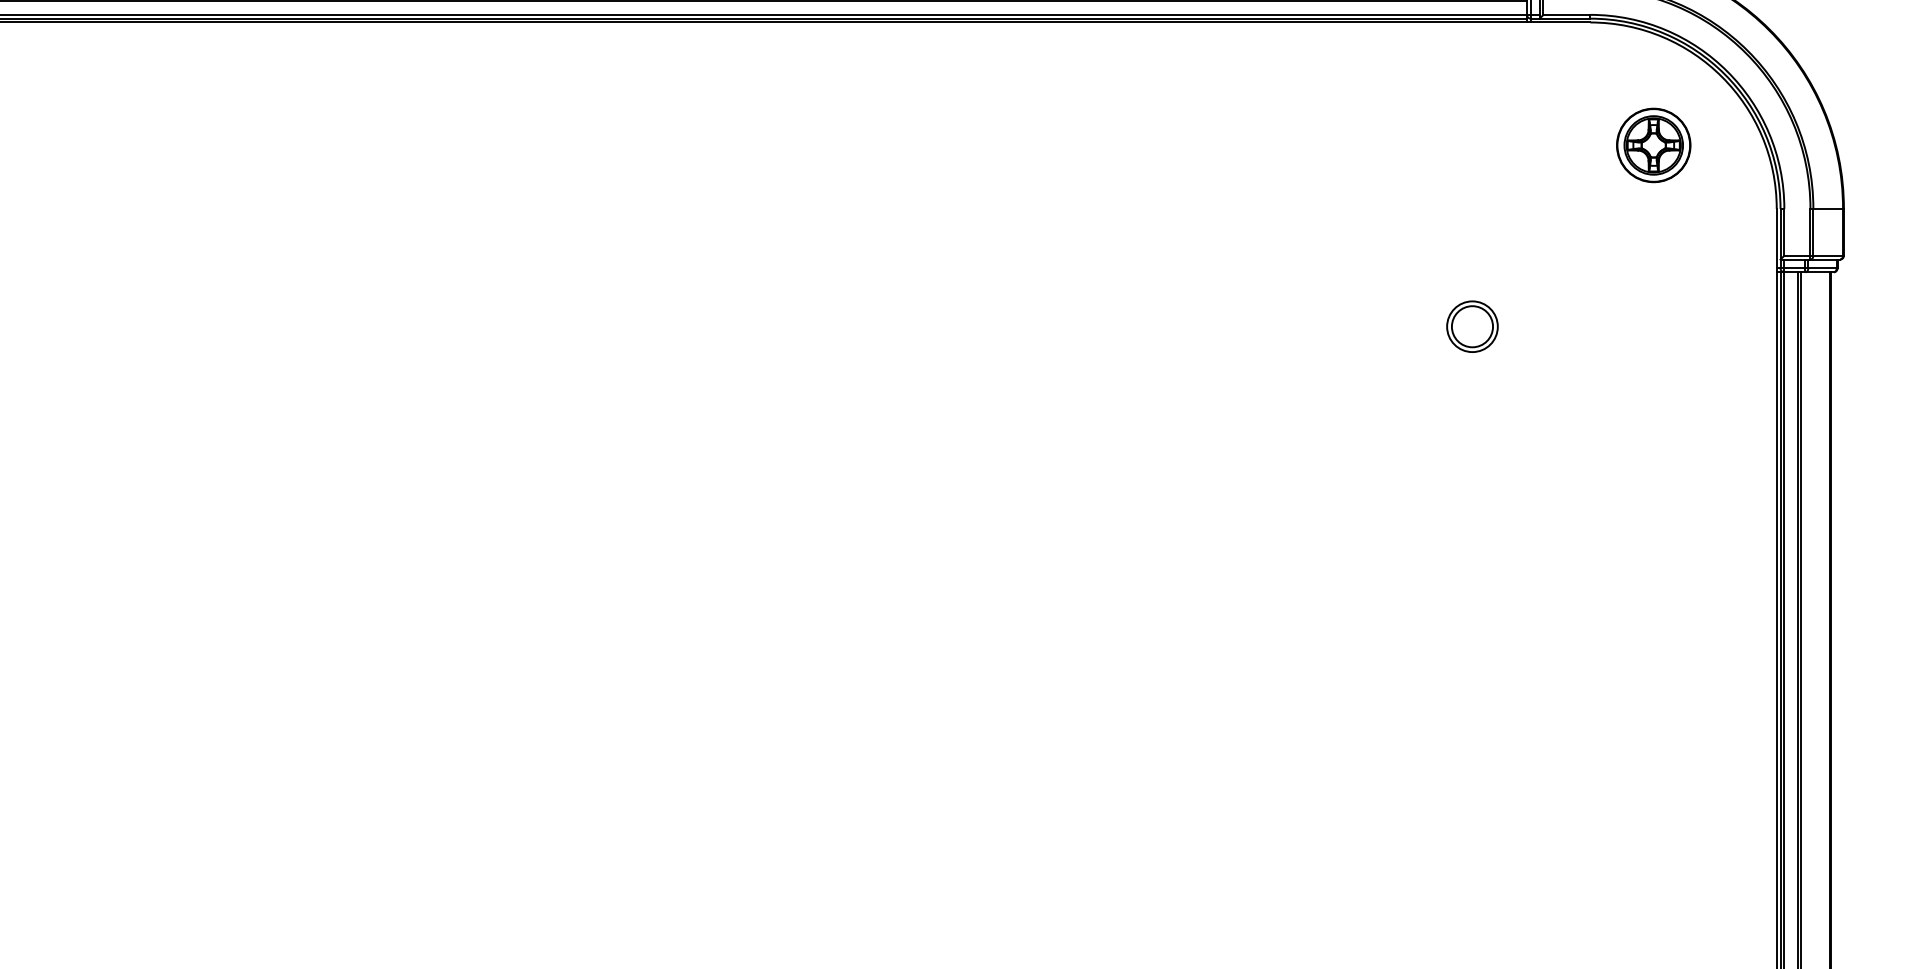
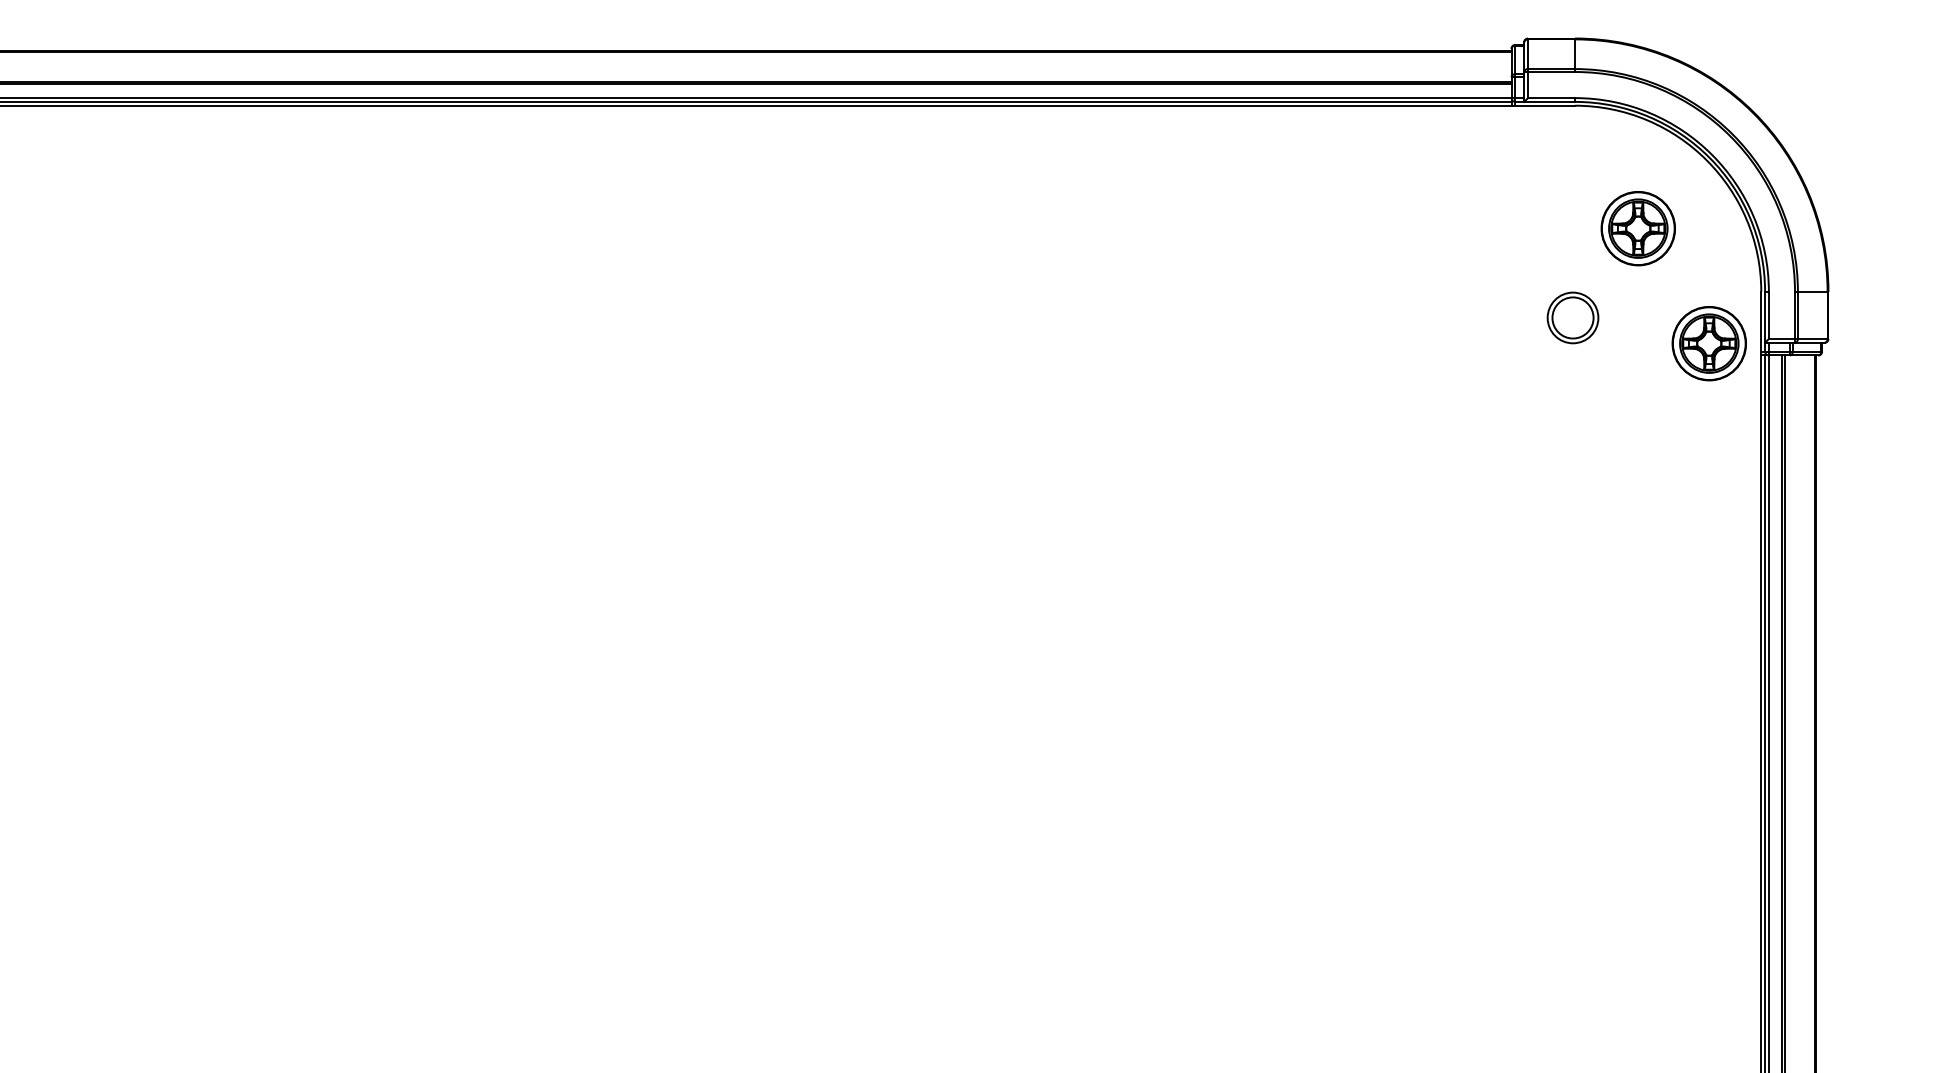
part: (1723, 260) -> (1708, 343), added
part: (1471, 326) -> (1572, 317), moved

